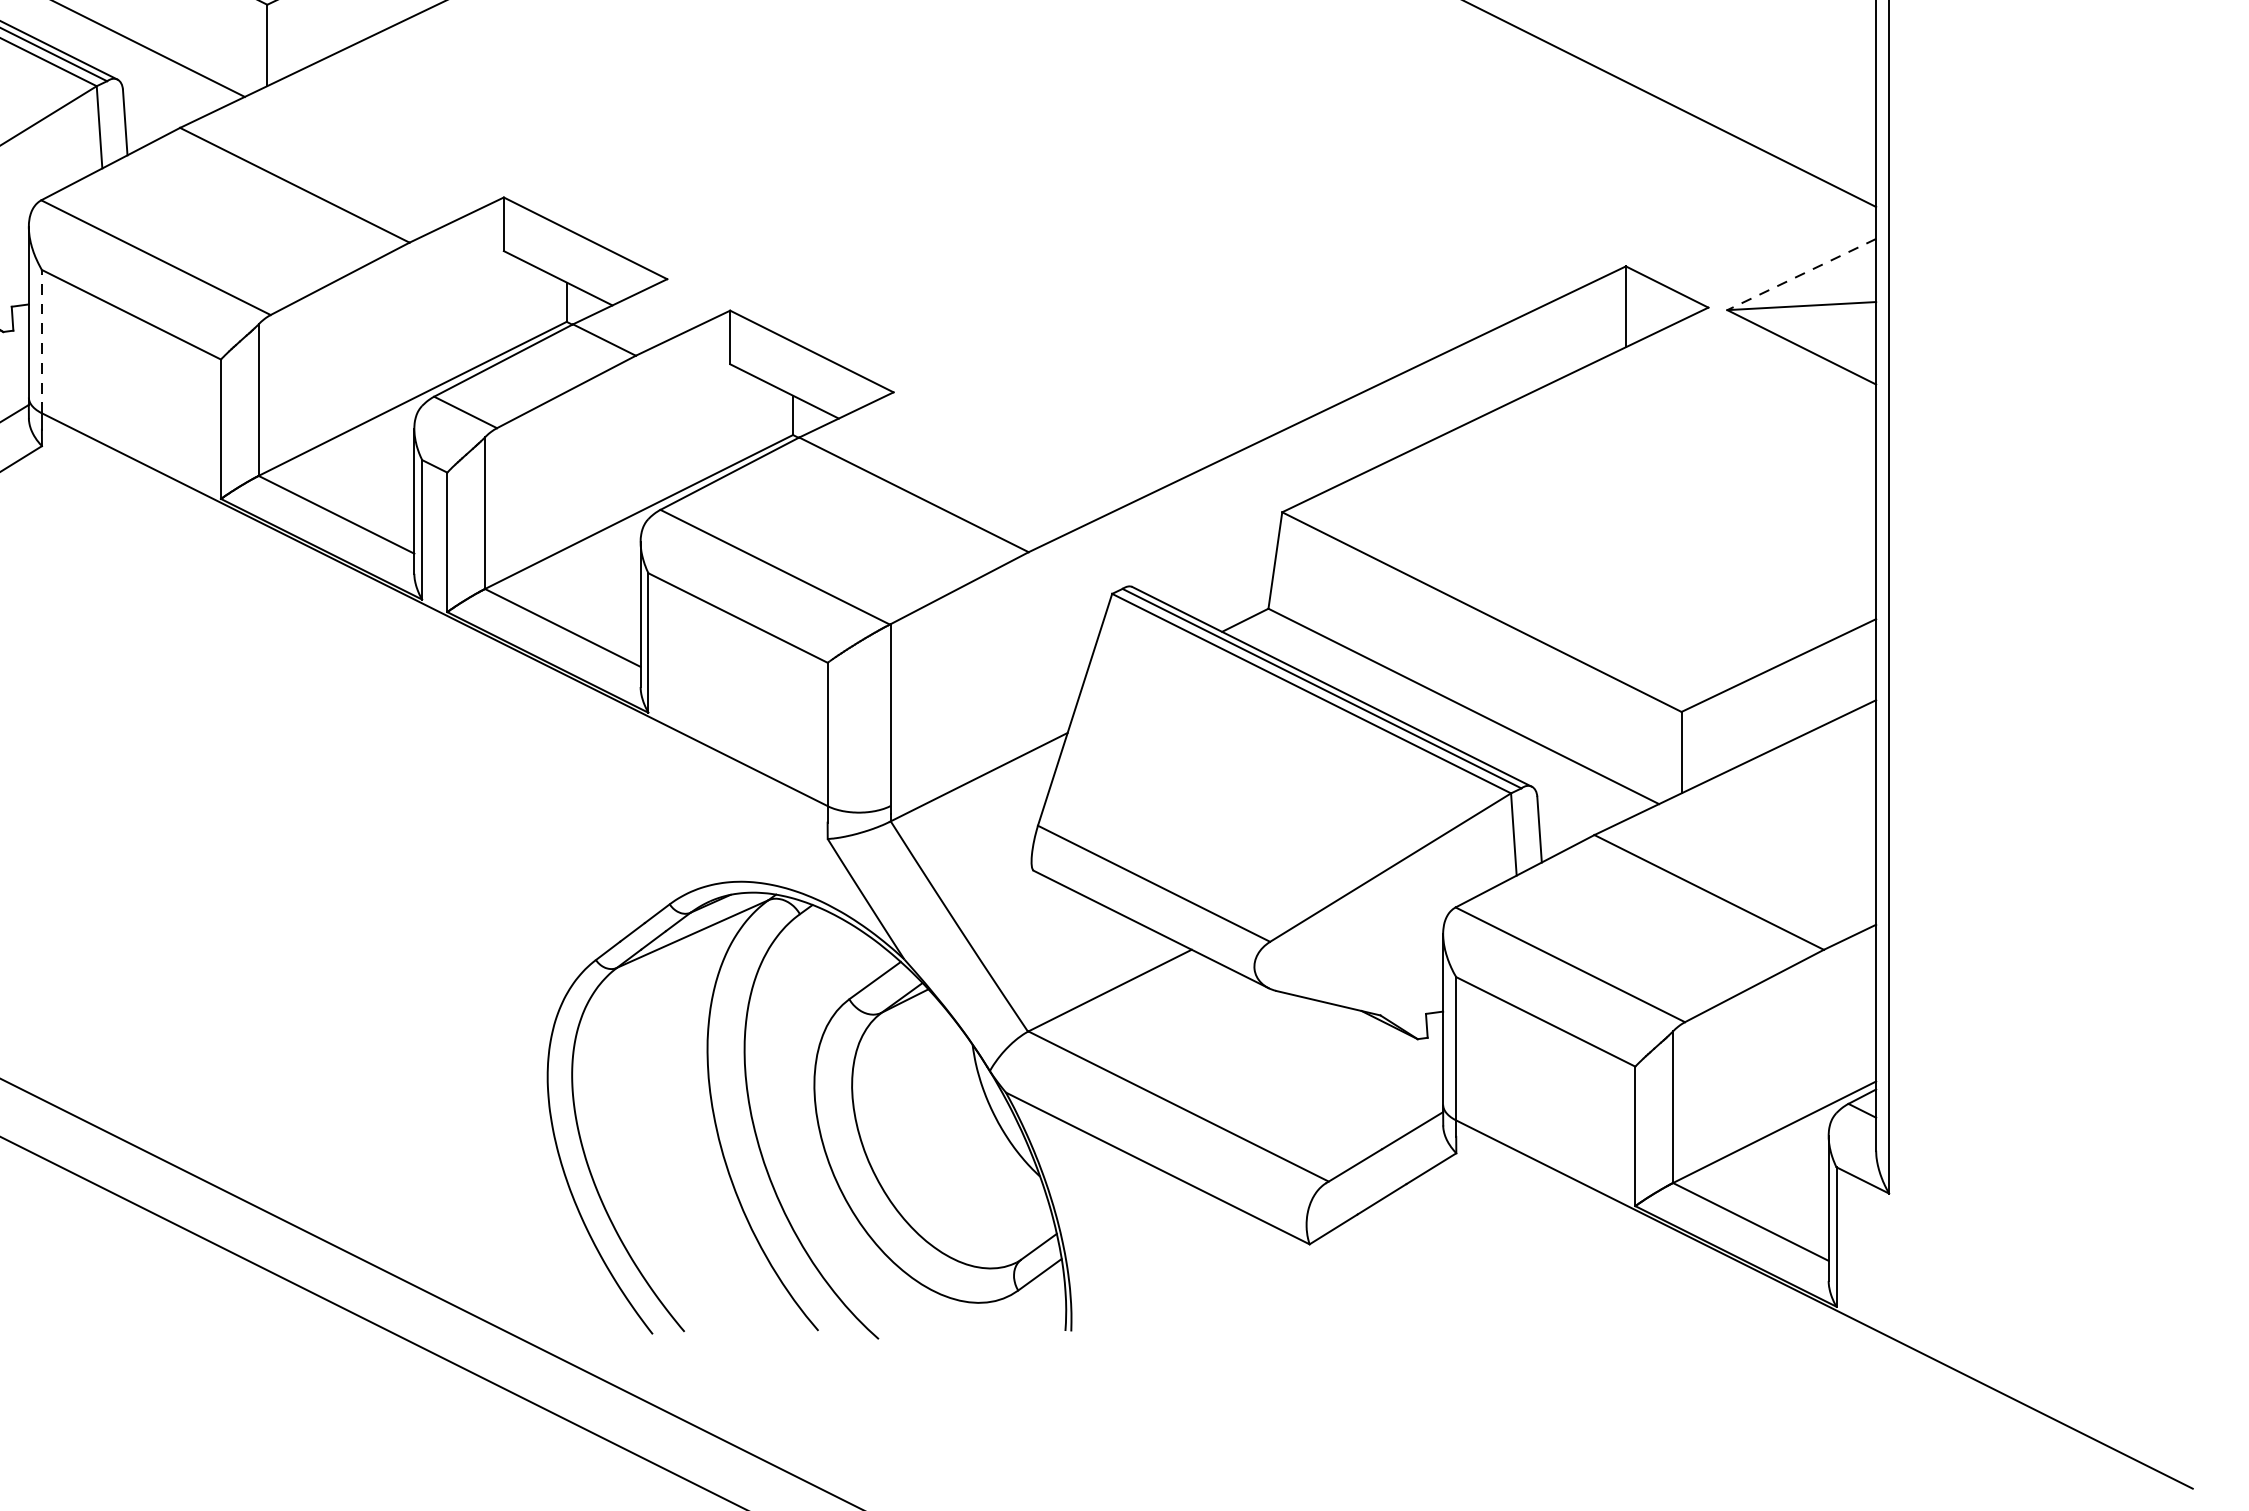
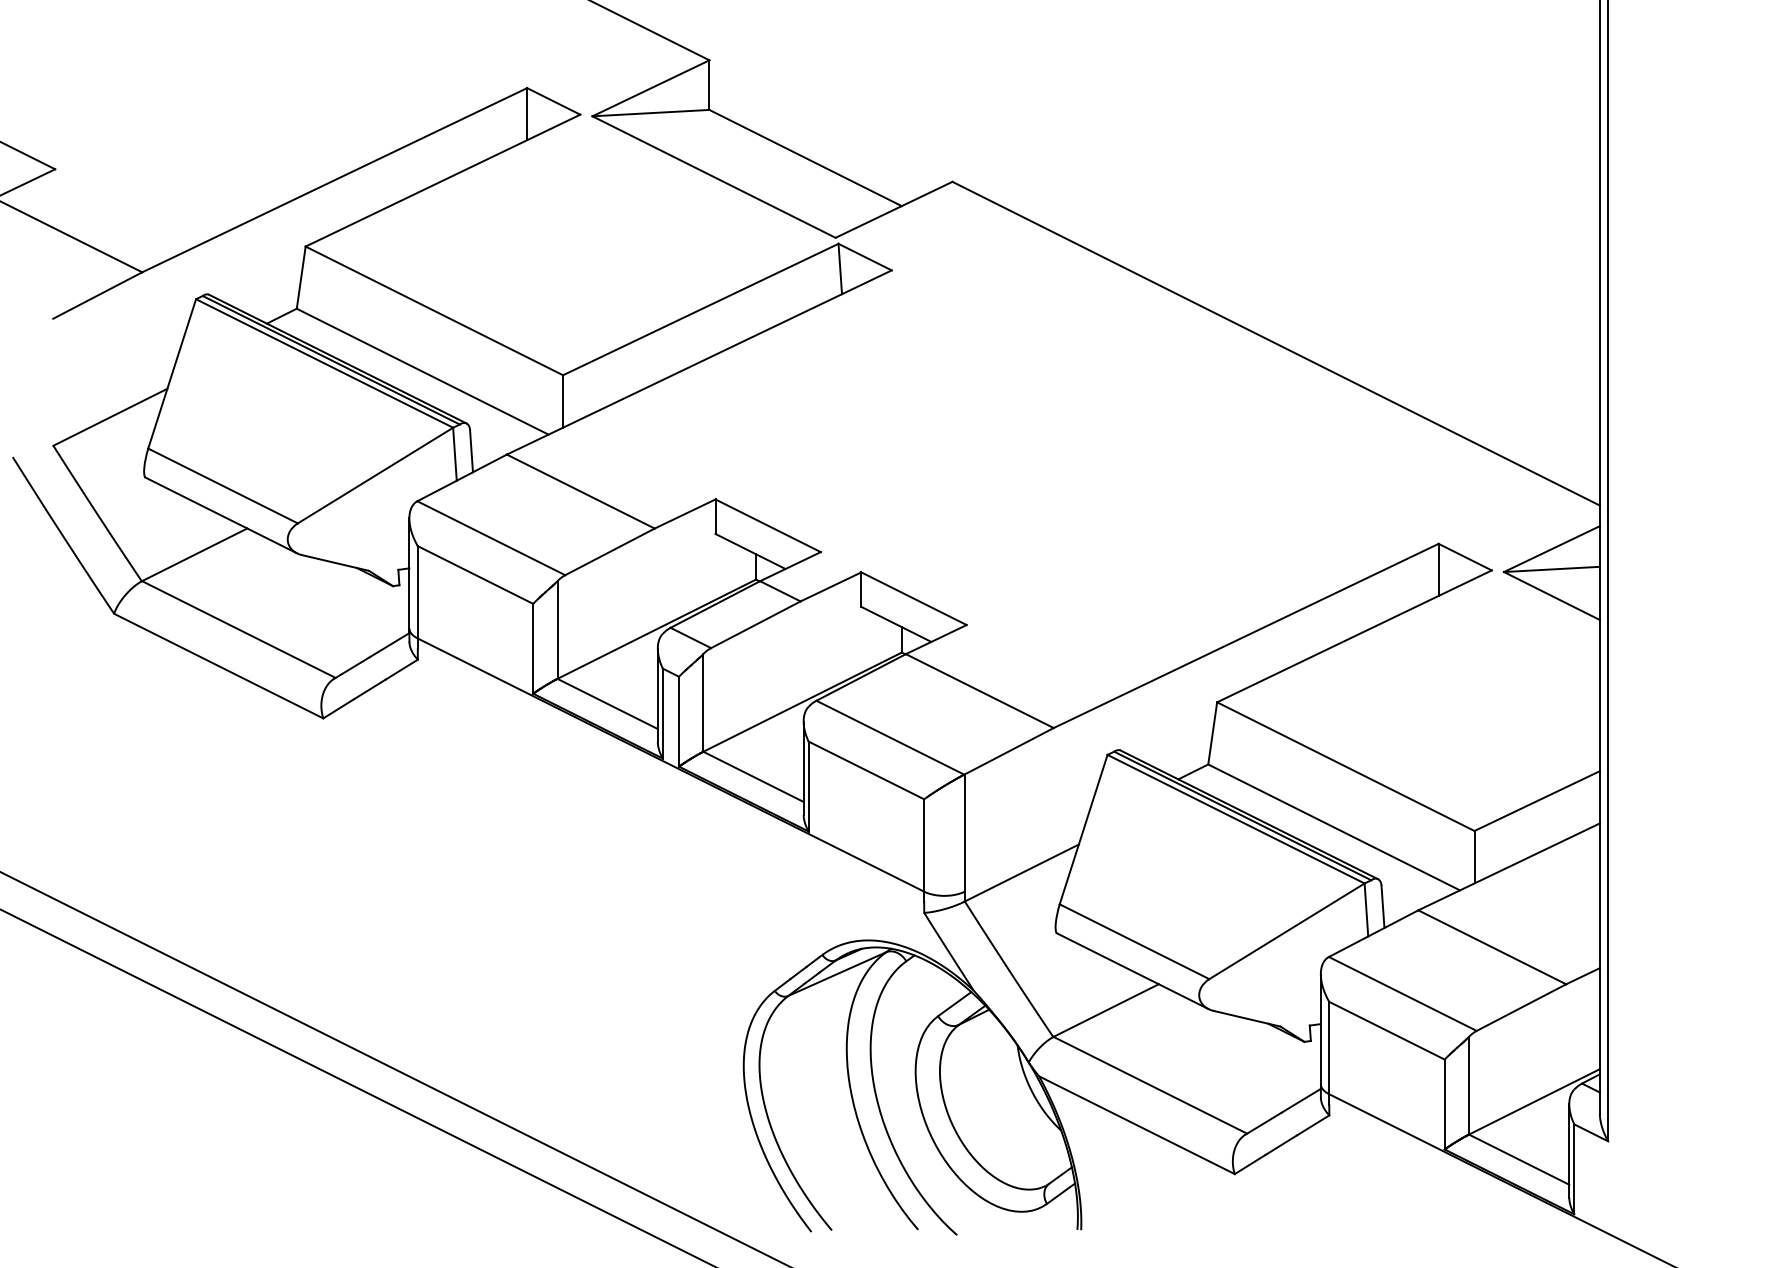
line: (1801, 275) -> (1551, 549), dashed -> solid
line: (41, 340) -> (417, 591), dashed -> solid

